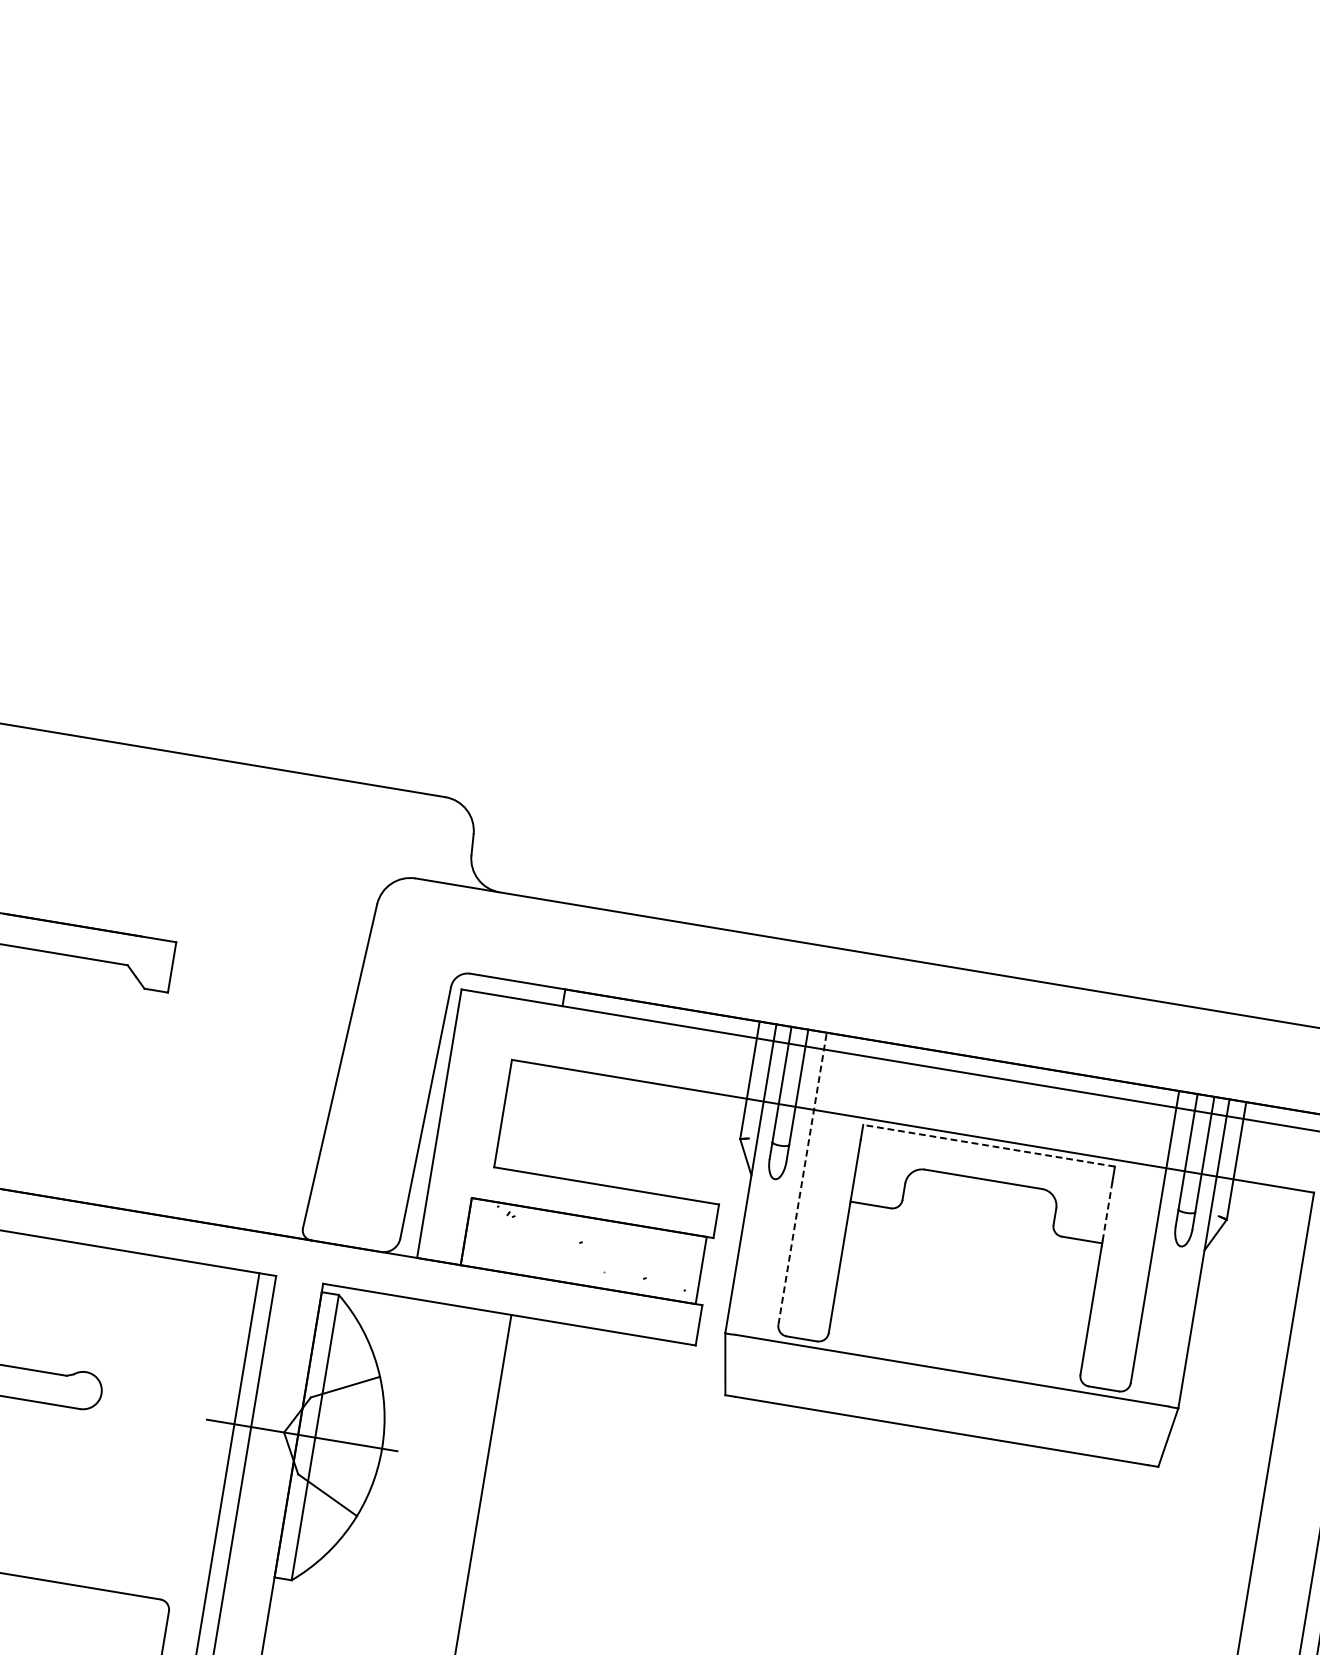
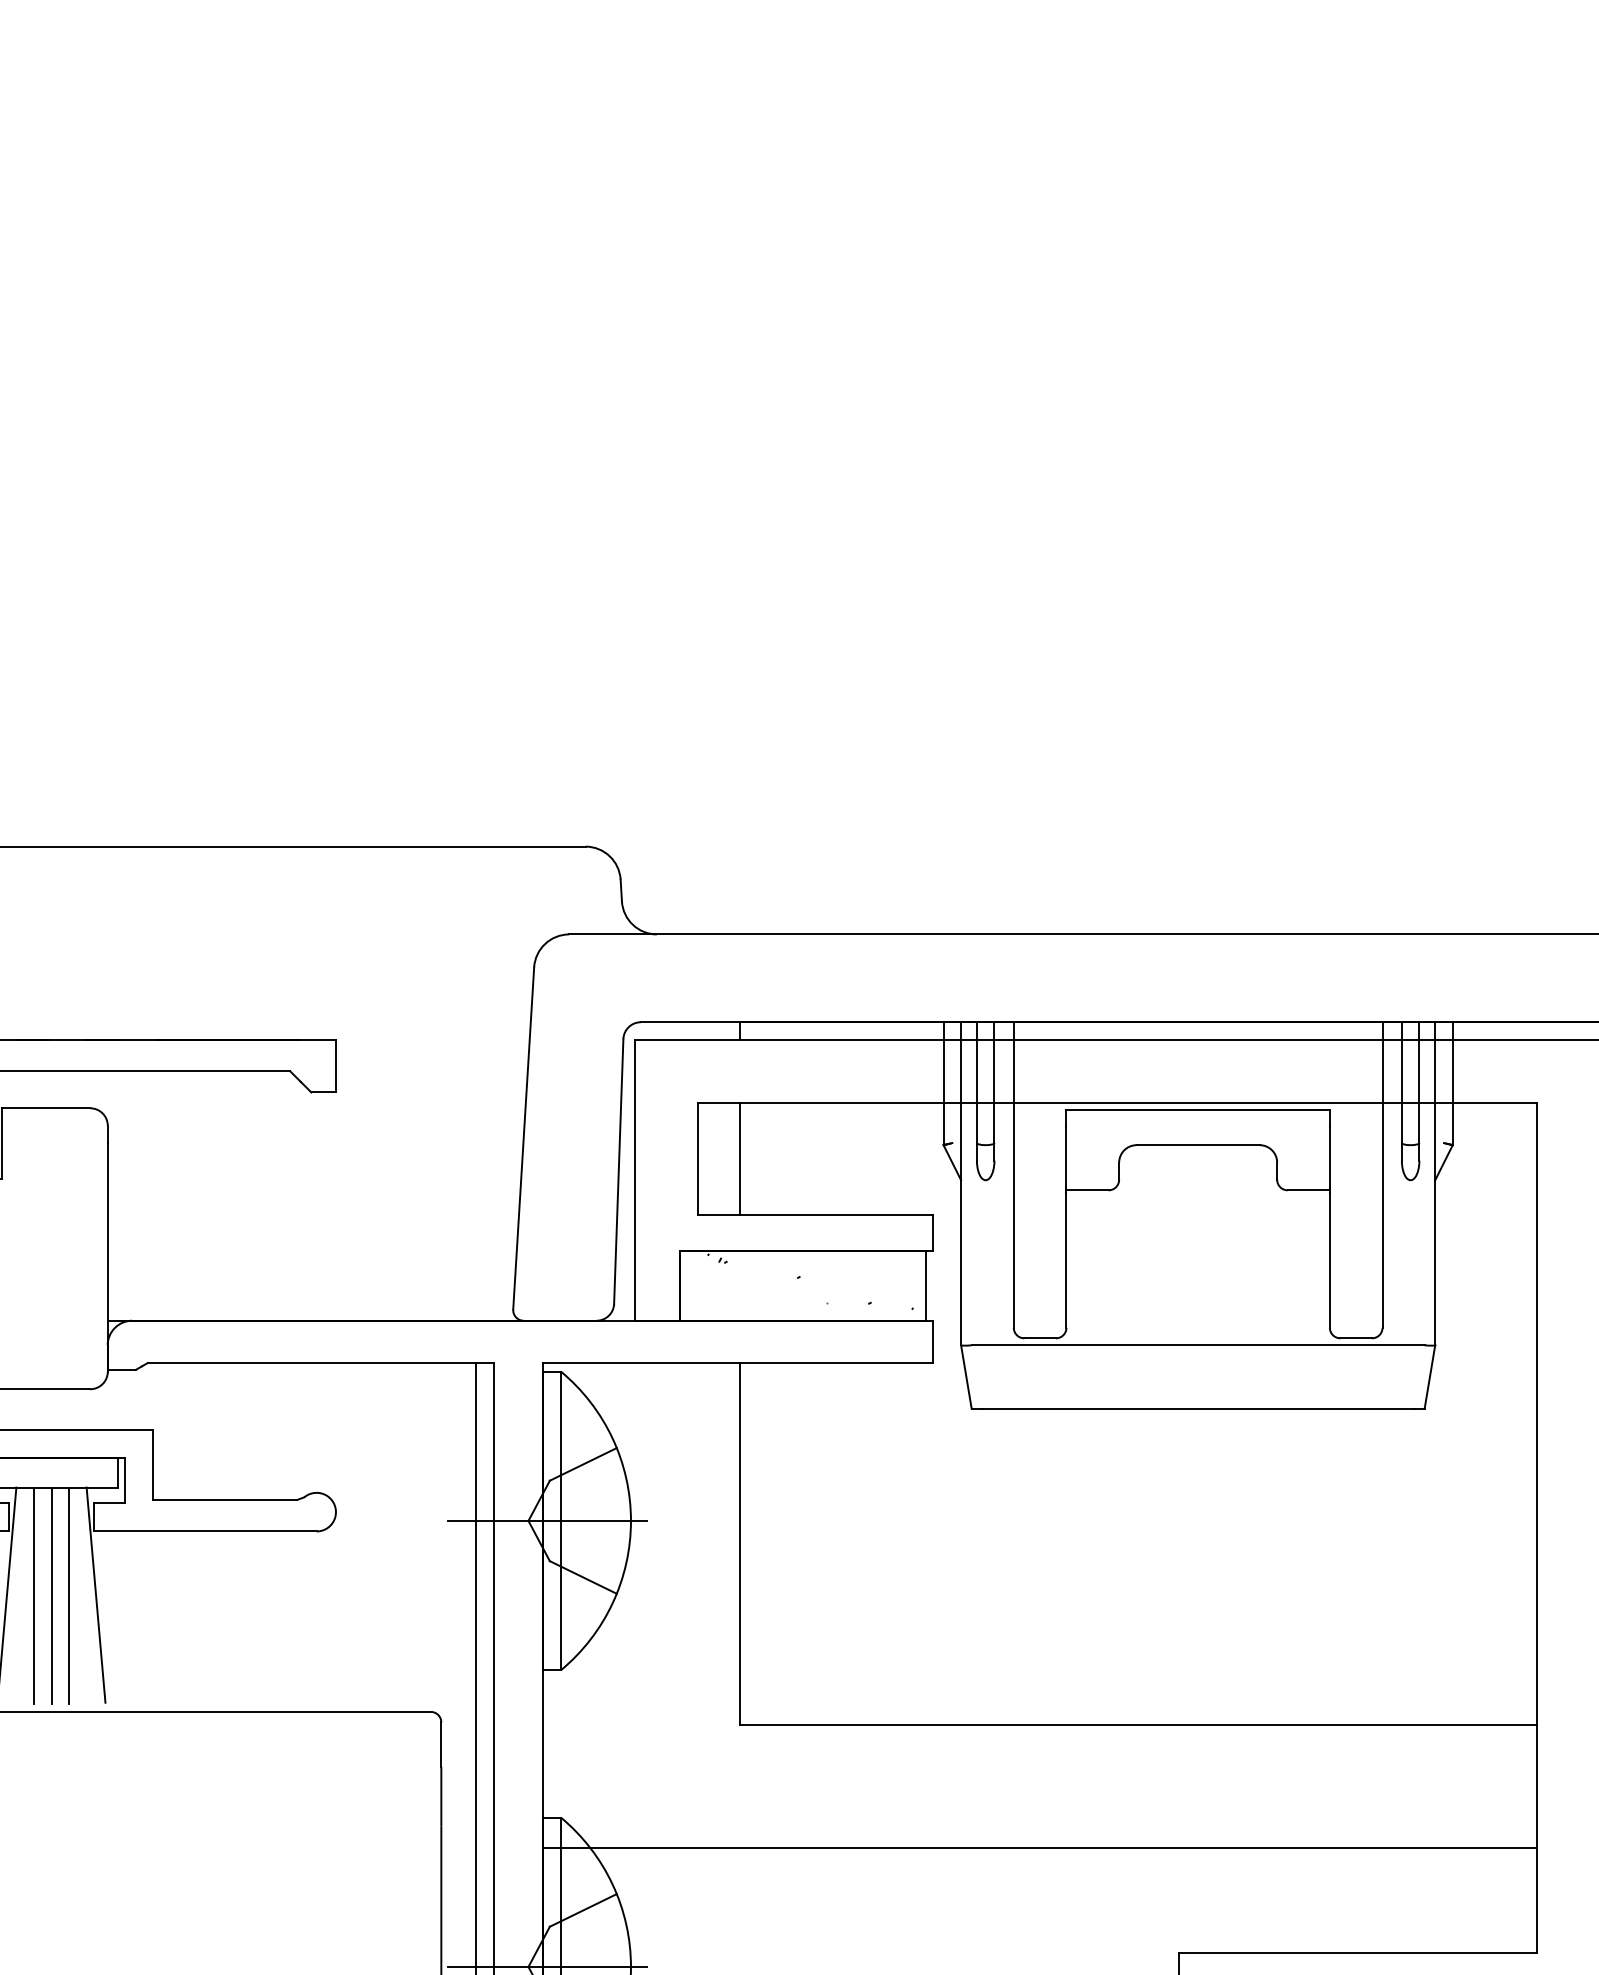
line: (543, 1120) -> (740, 1159), added
line: (989, 1146) -> (1198, 1110), dashed -> solid
line: (802, 1179) -> (1013, 1175), dashed -> solid
line: (1107, 1210) -> (1329, 1156), dashed -> solid

